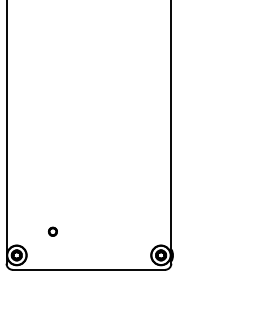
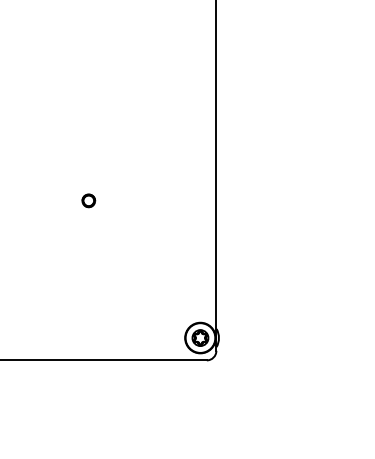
part: (52, 231) -> (88, 200), moved

